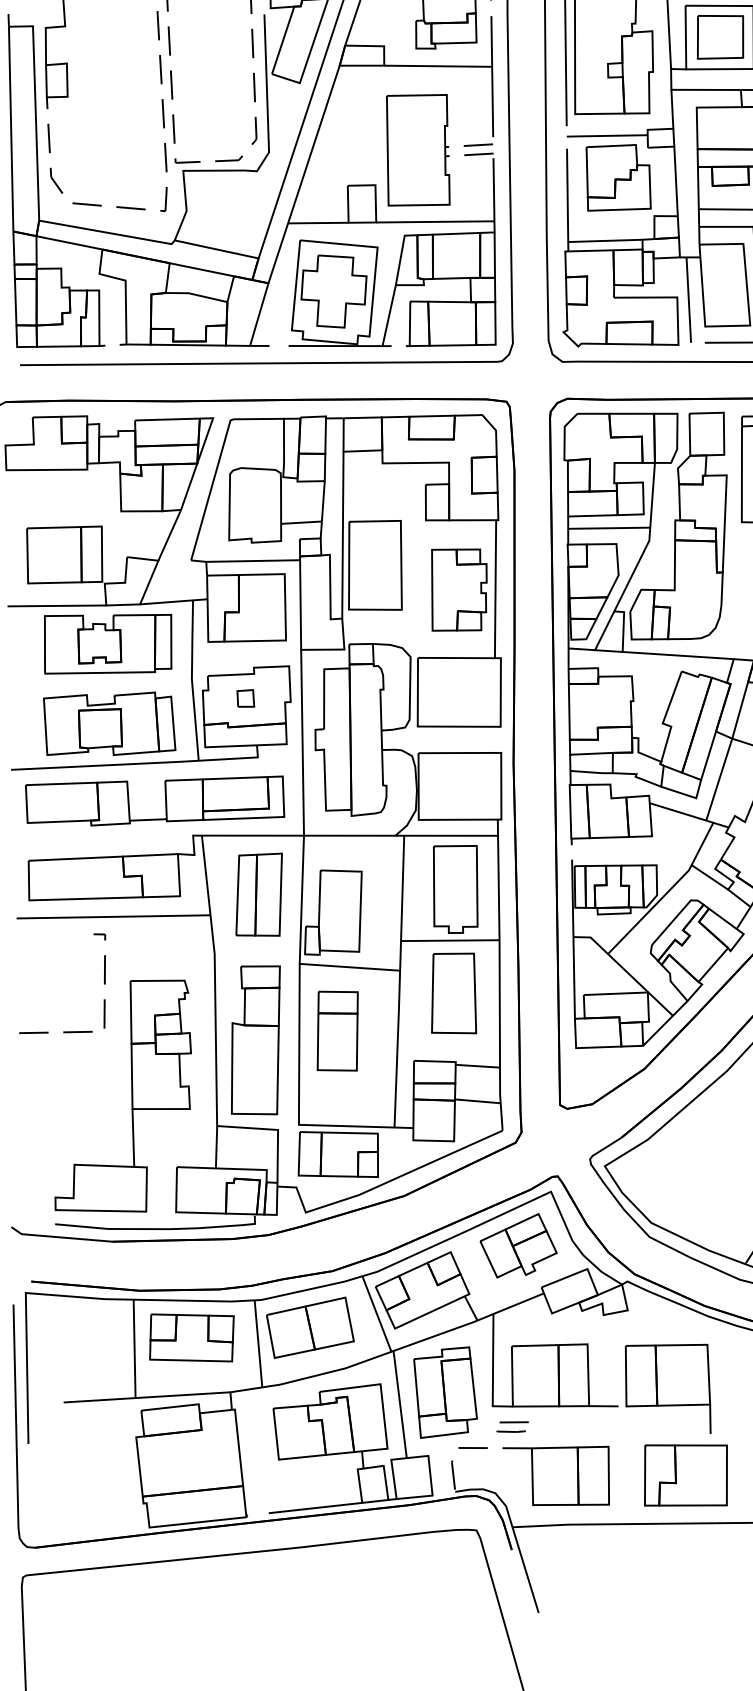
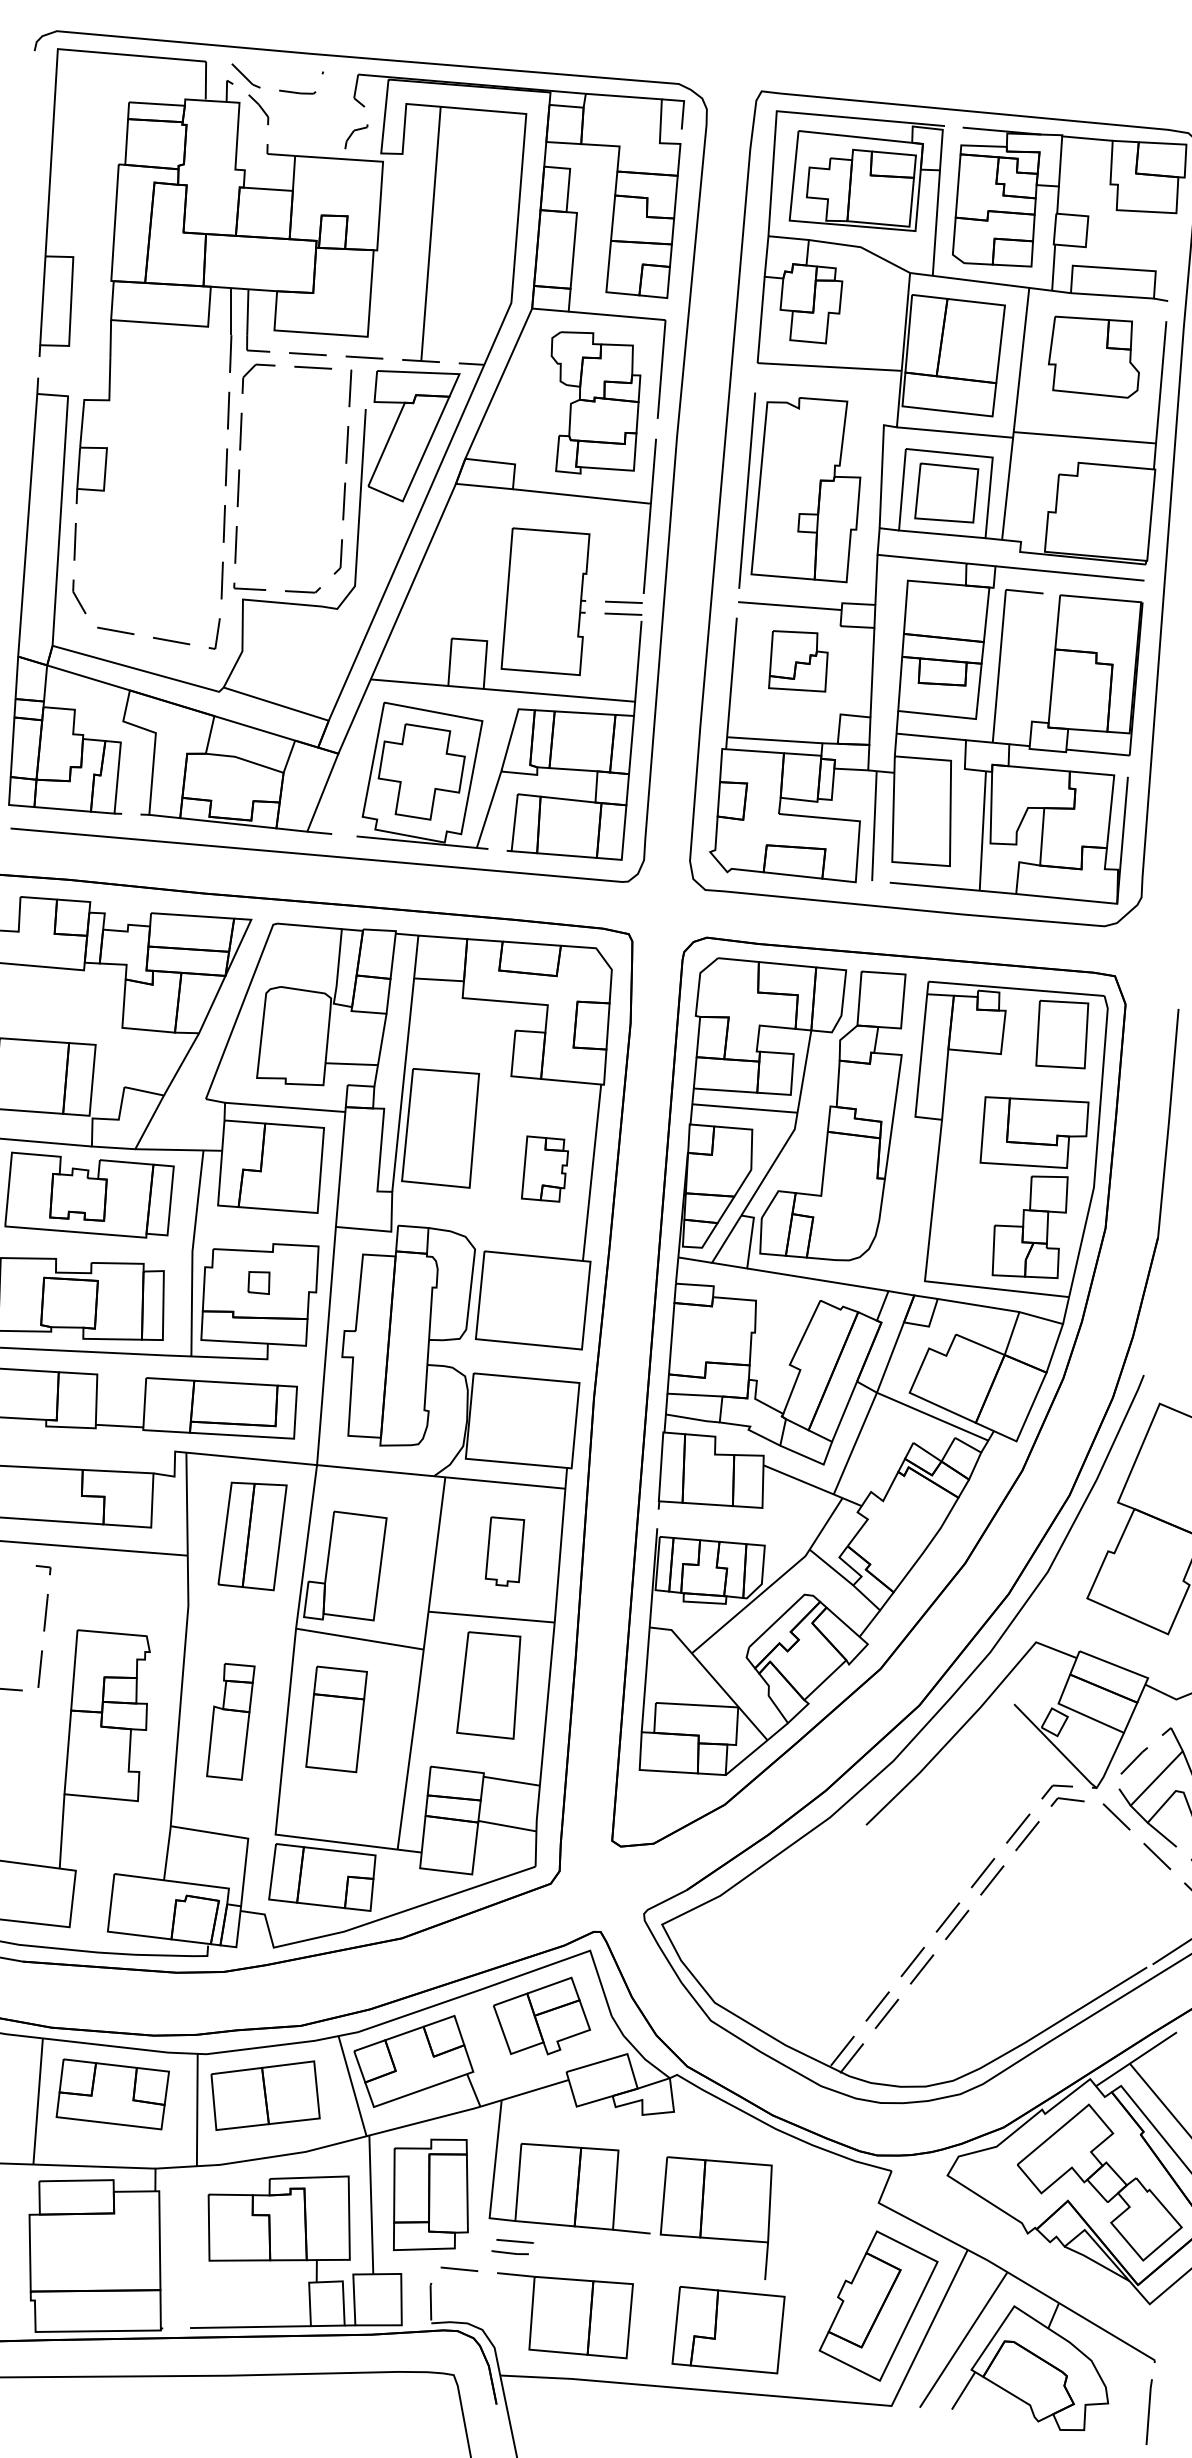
part: (617, 178) -> (798, 661), size x0.7
part: (458, 589) -> (544, 1168), size x0.6
part: (455, 888) -> (504, 1551), size x0.6
part: (255, 1040) -> (230, 1721), size x0.6

